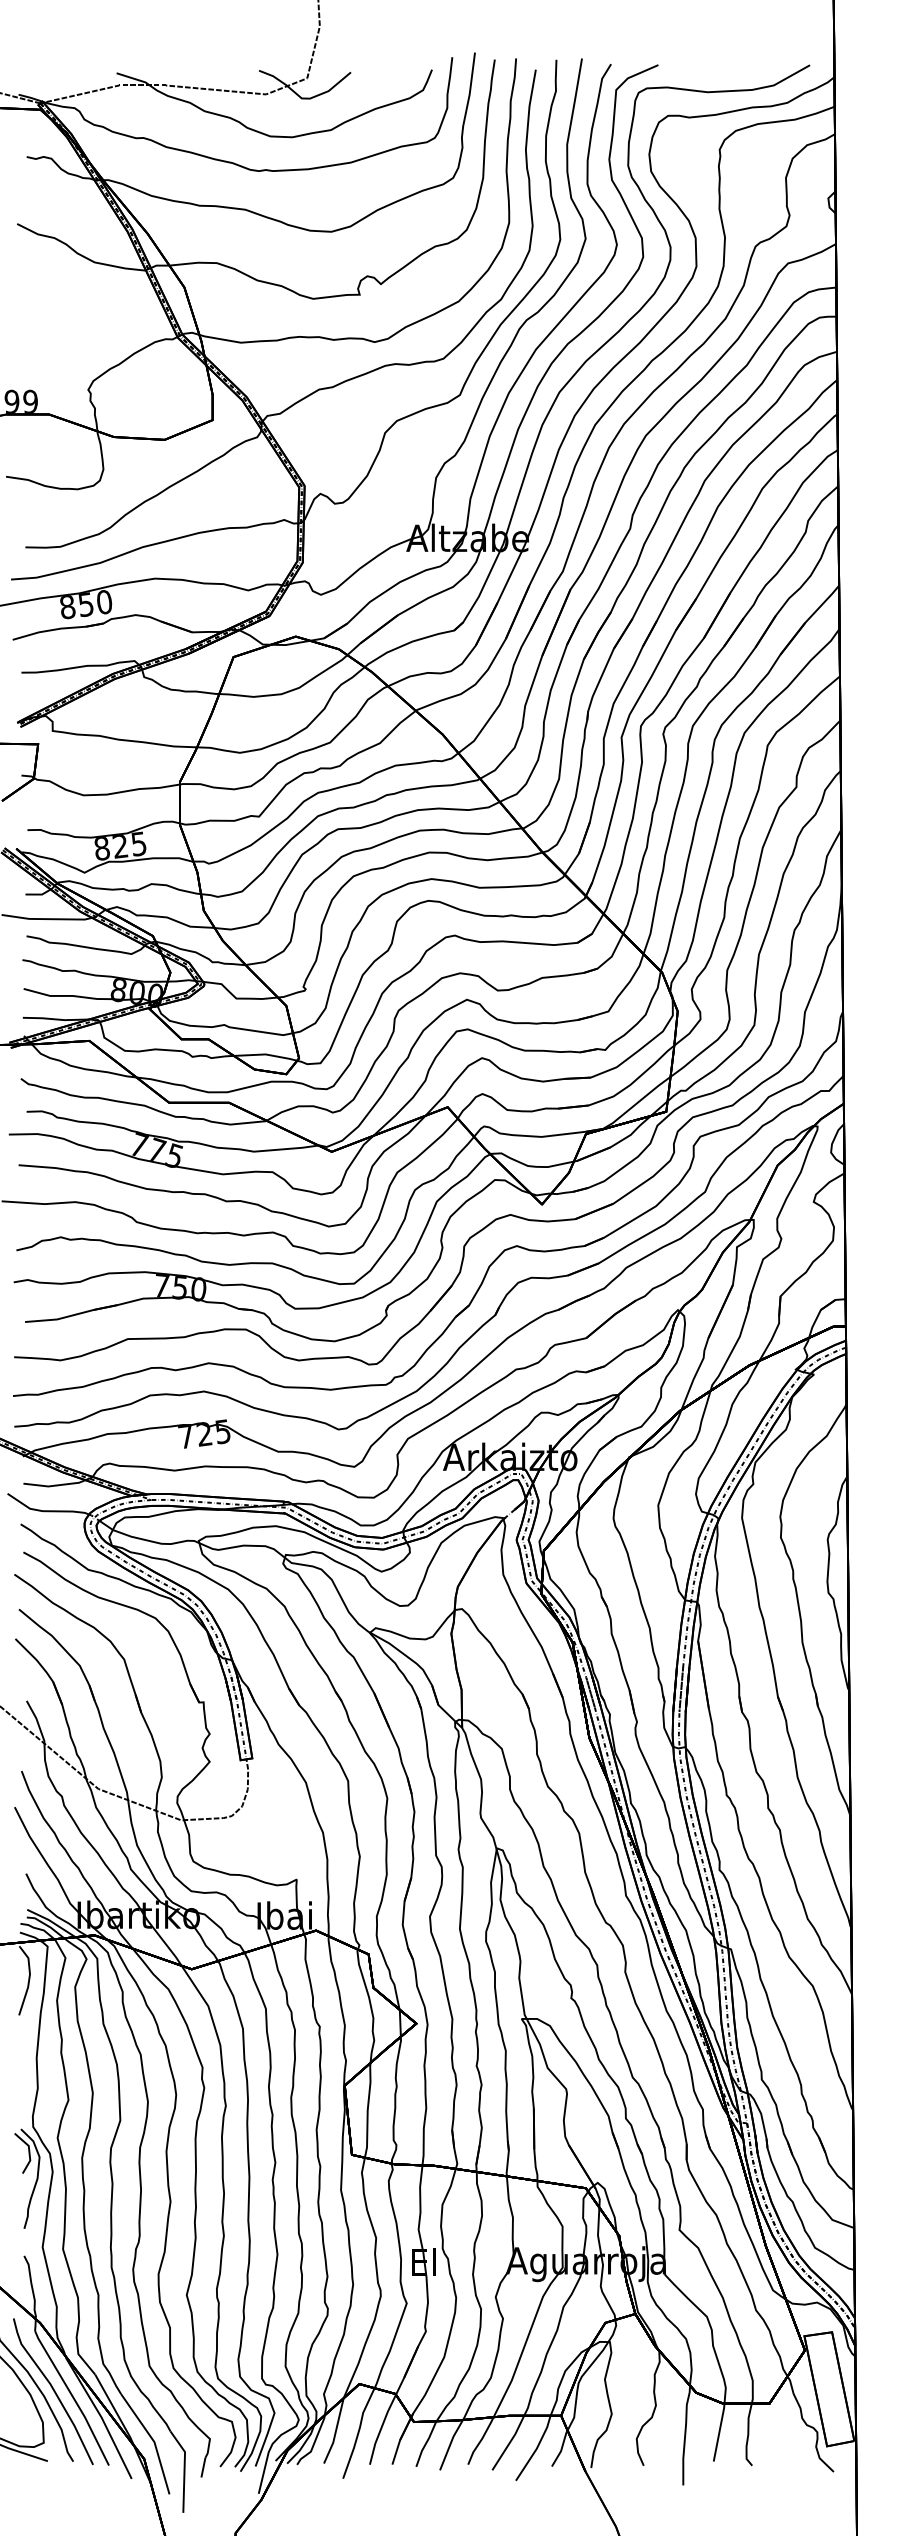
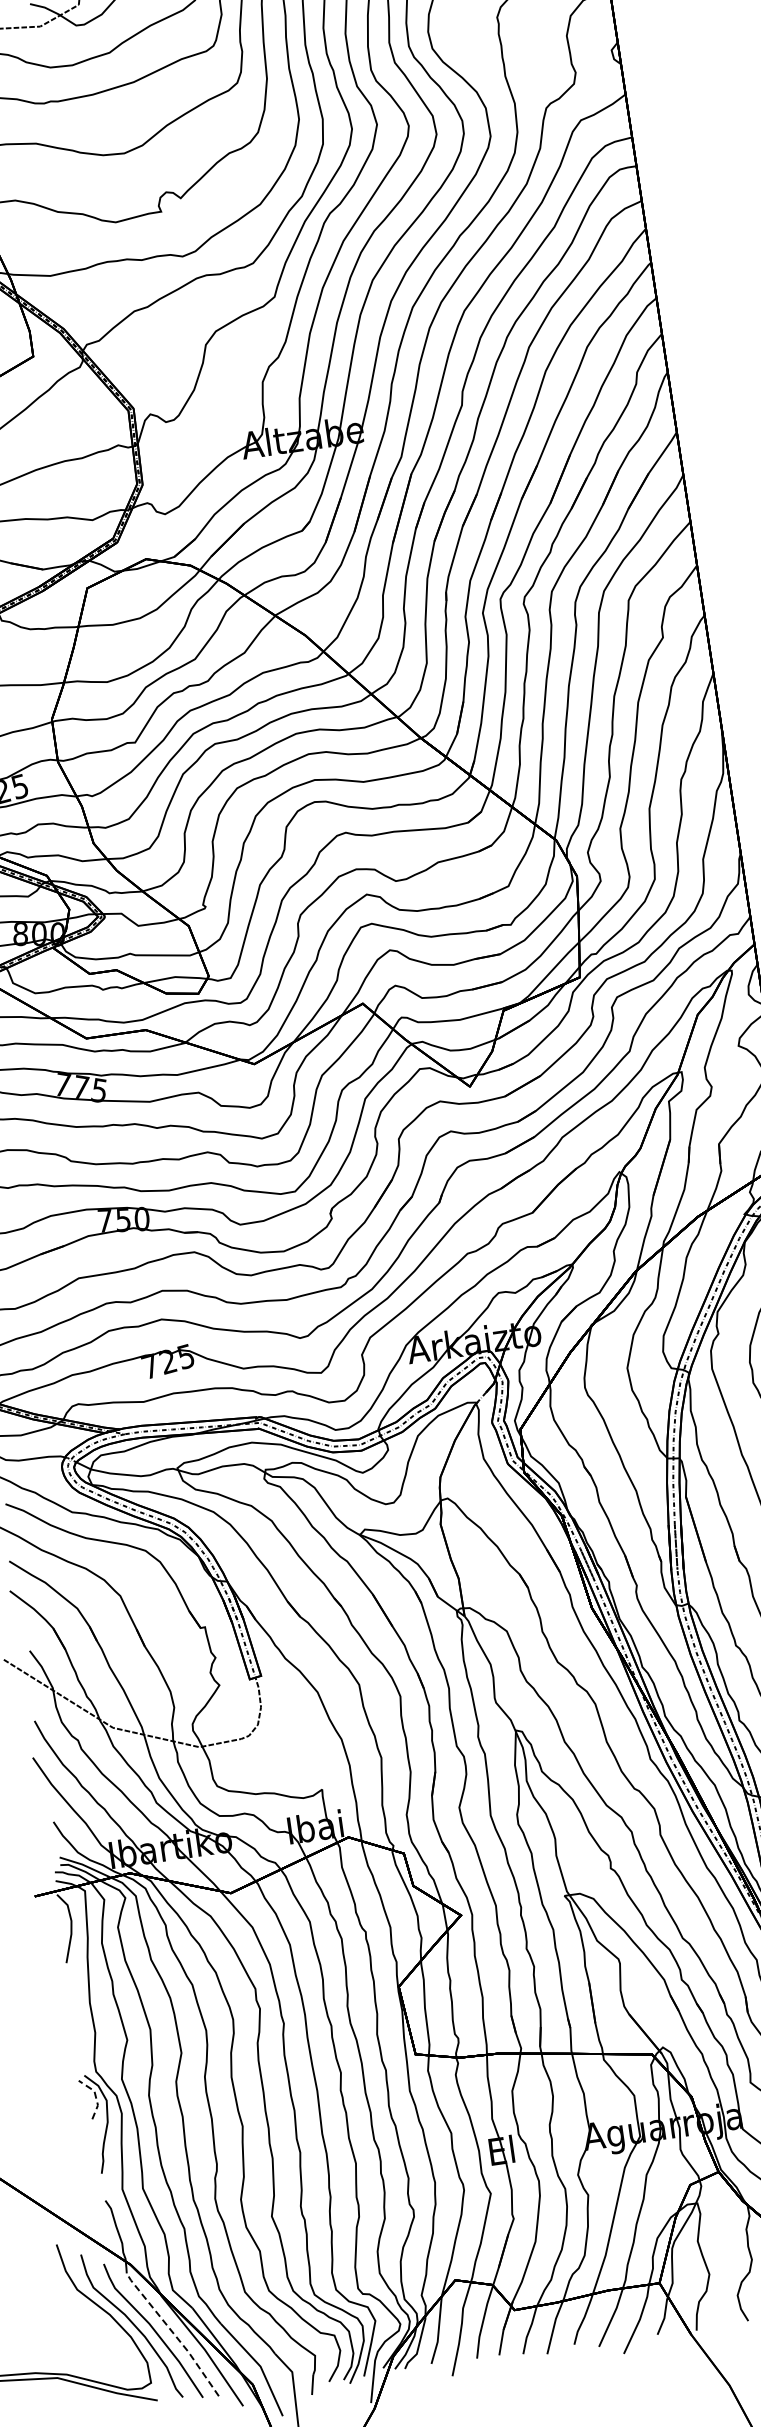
line: (29, 2151) -> (95, 2096), solid -> dashed
line: (72, 2396) -> (173, 2332), solid -> dashed

